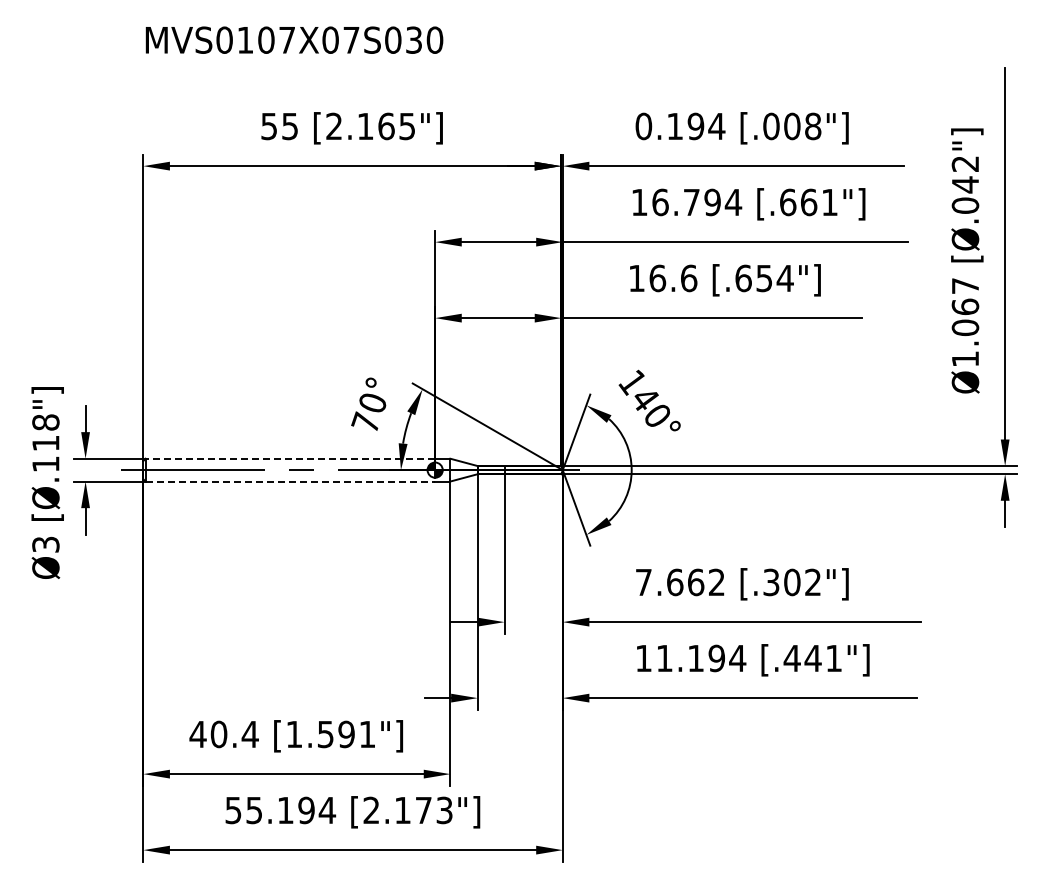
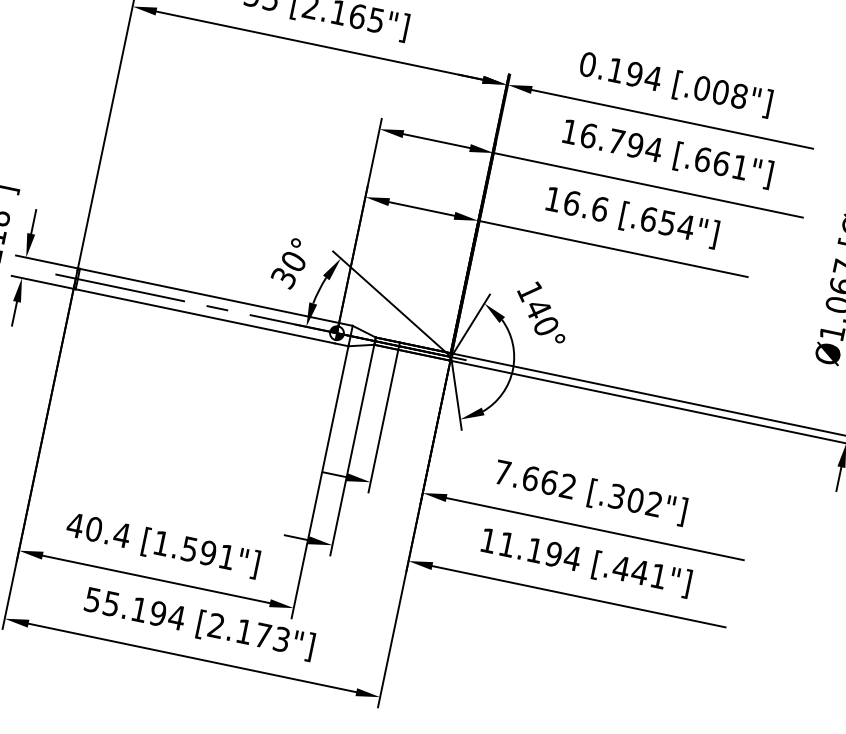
text: (365, 422) -> (283, 277), 70° -> 30°
line: (290, 458) -> (209, 295), dashed -> solid
line: (290, 481) -> (205, 316), dashed -> solid

